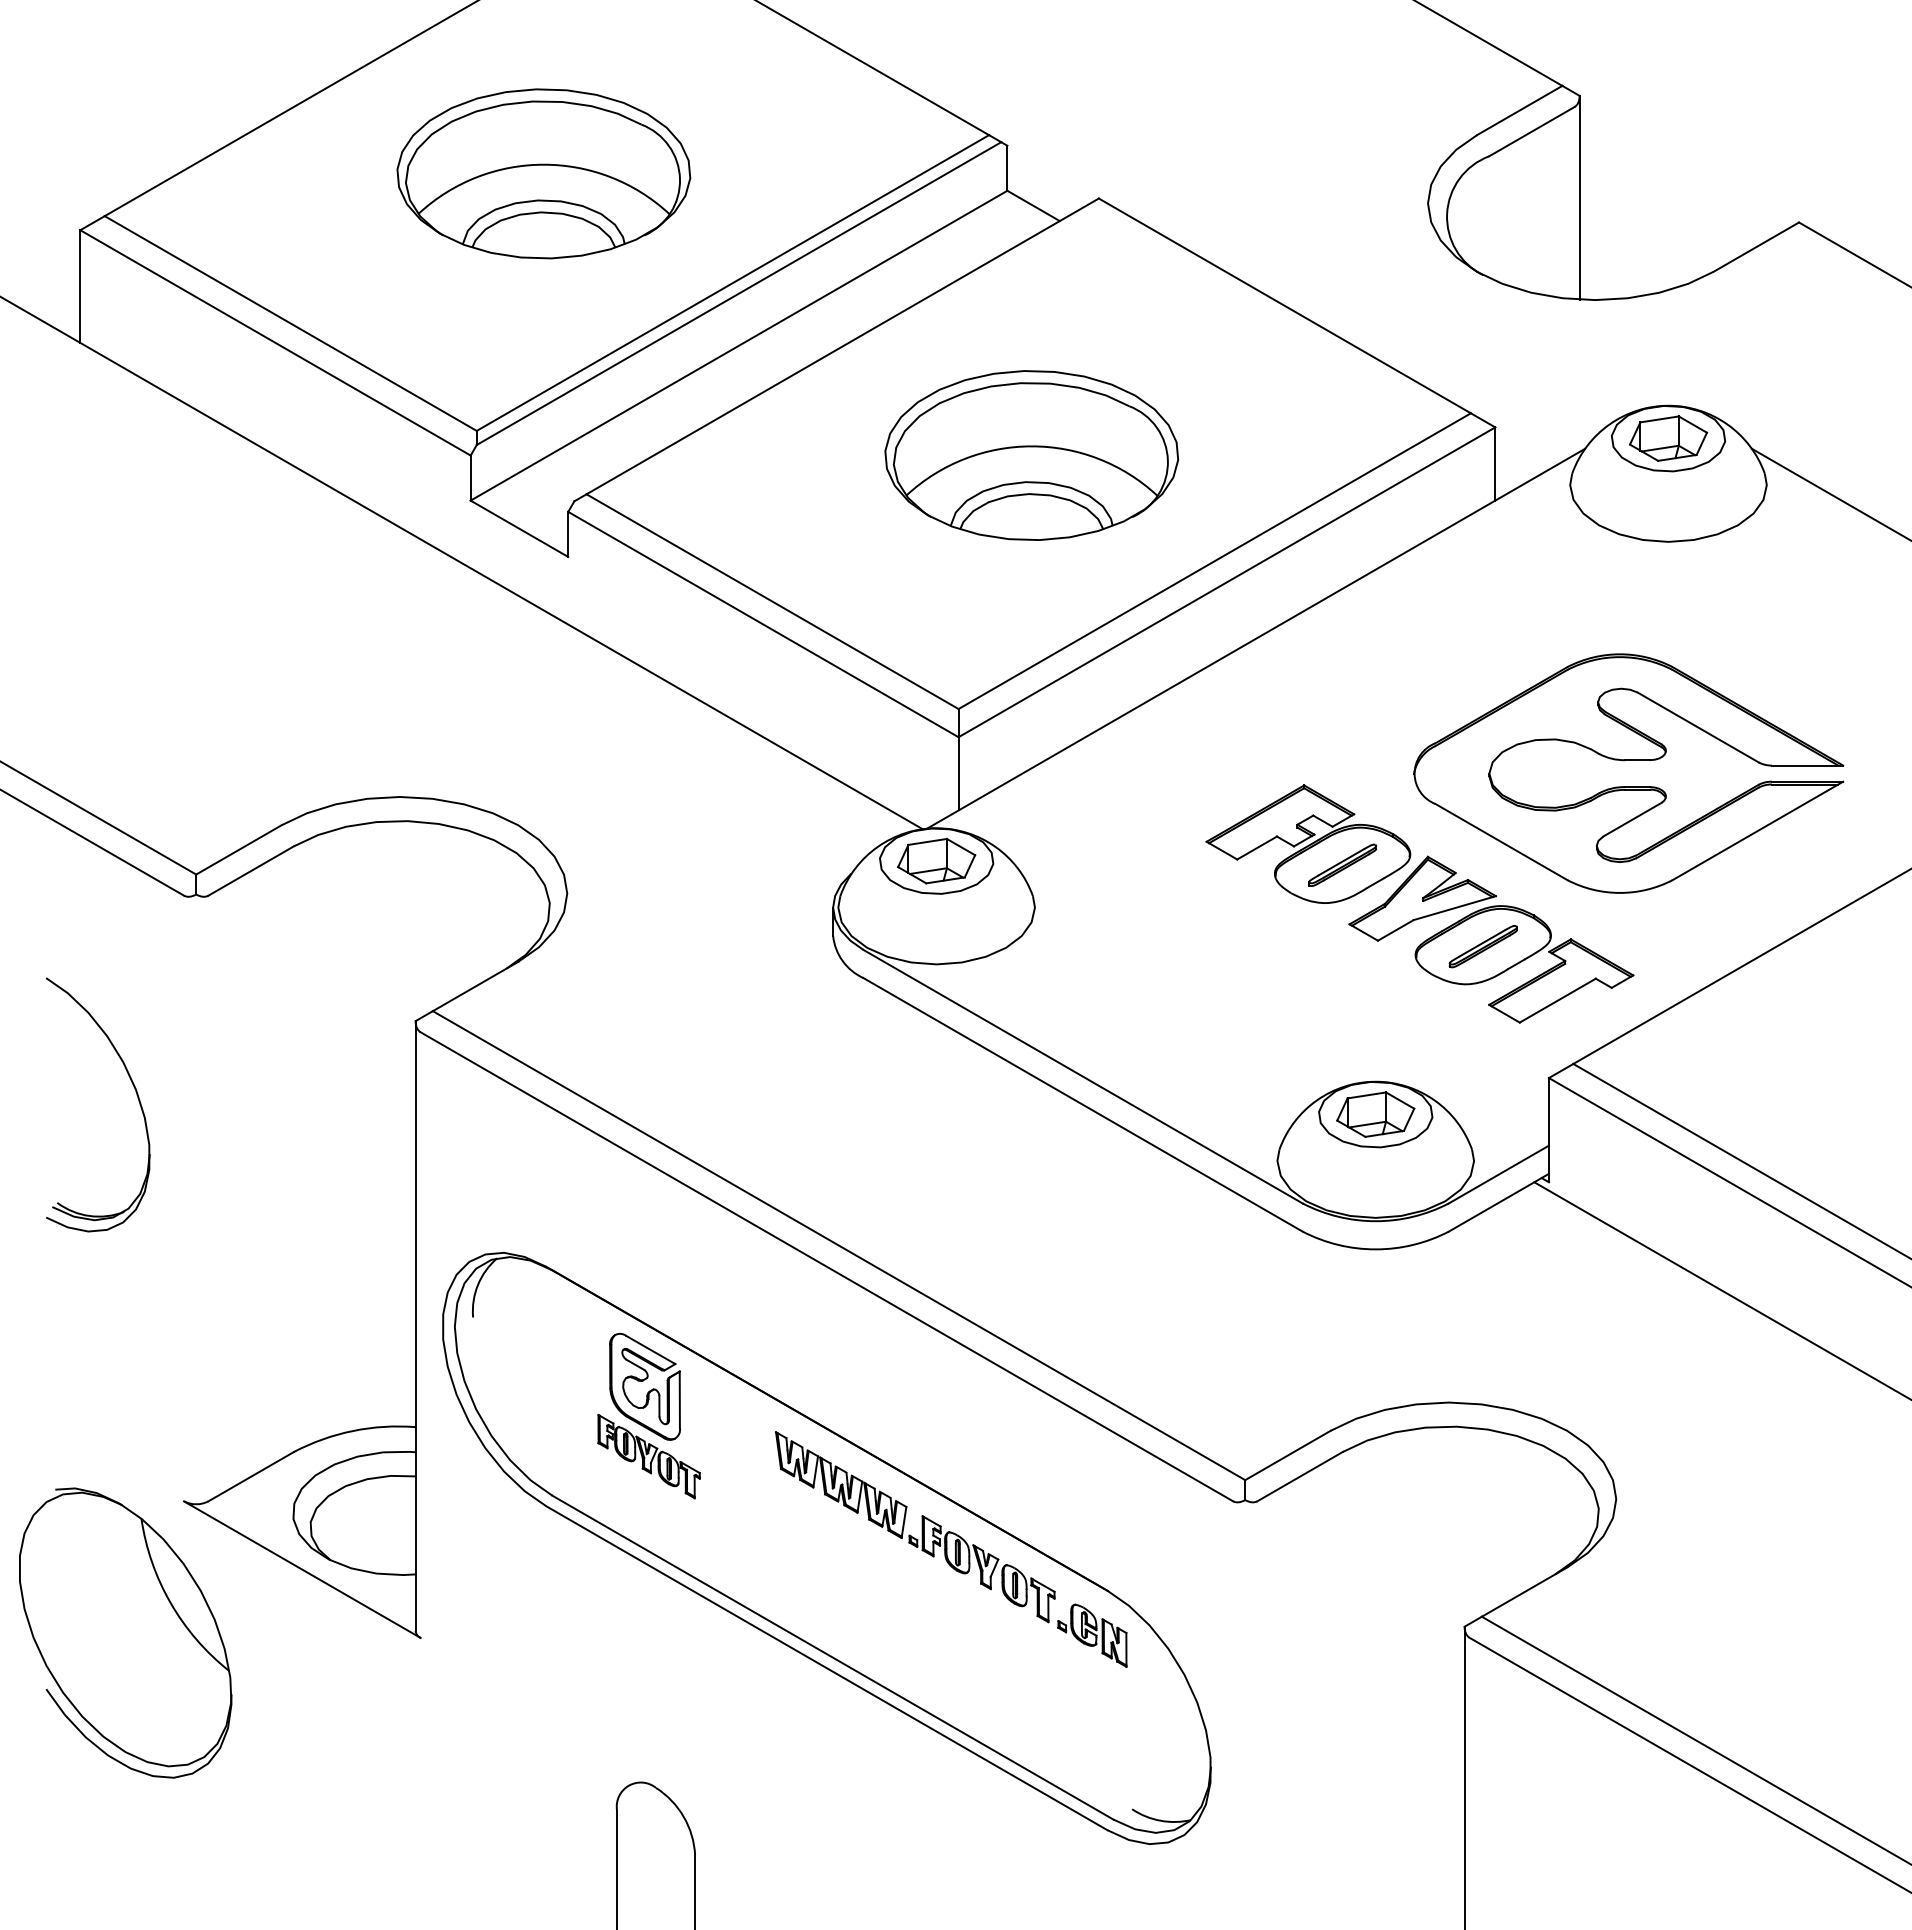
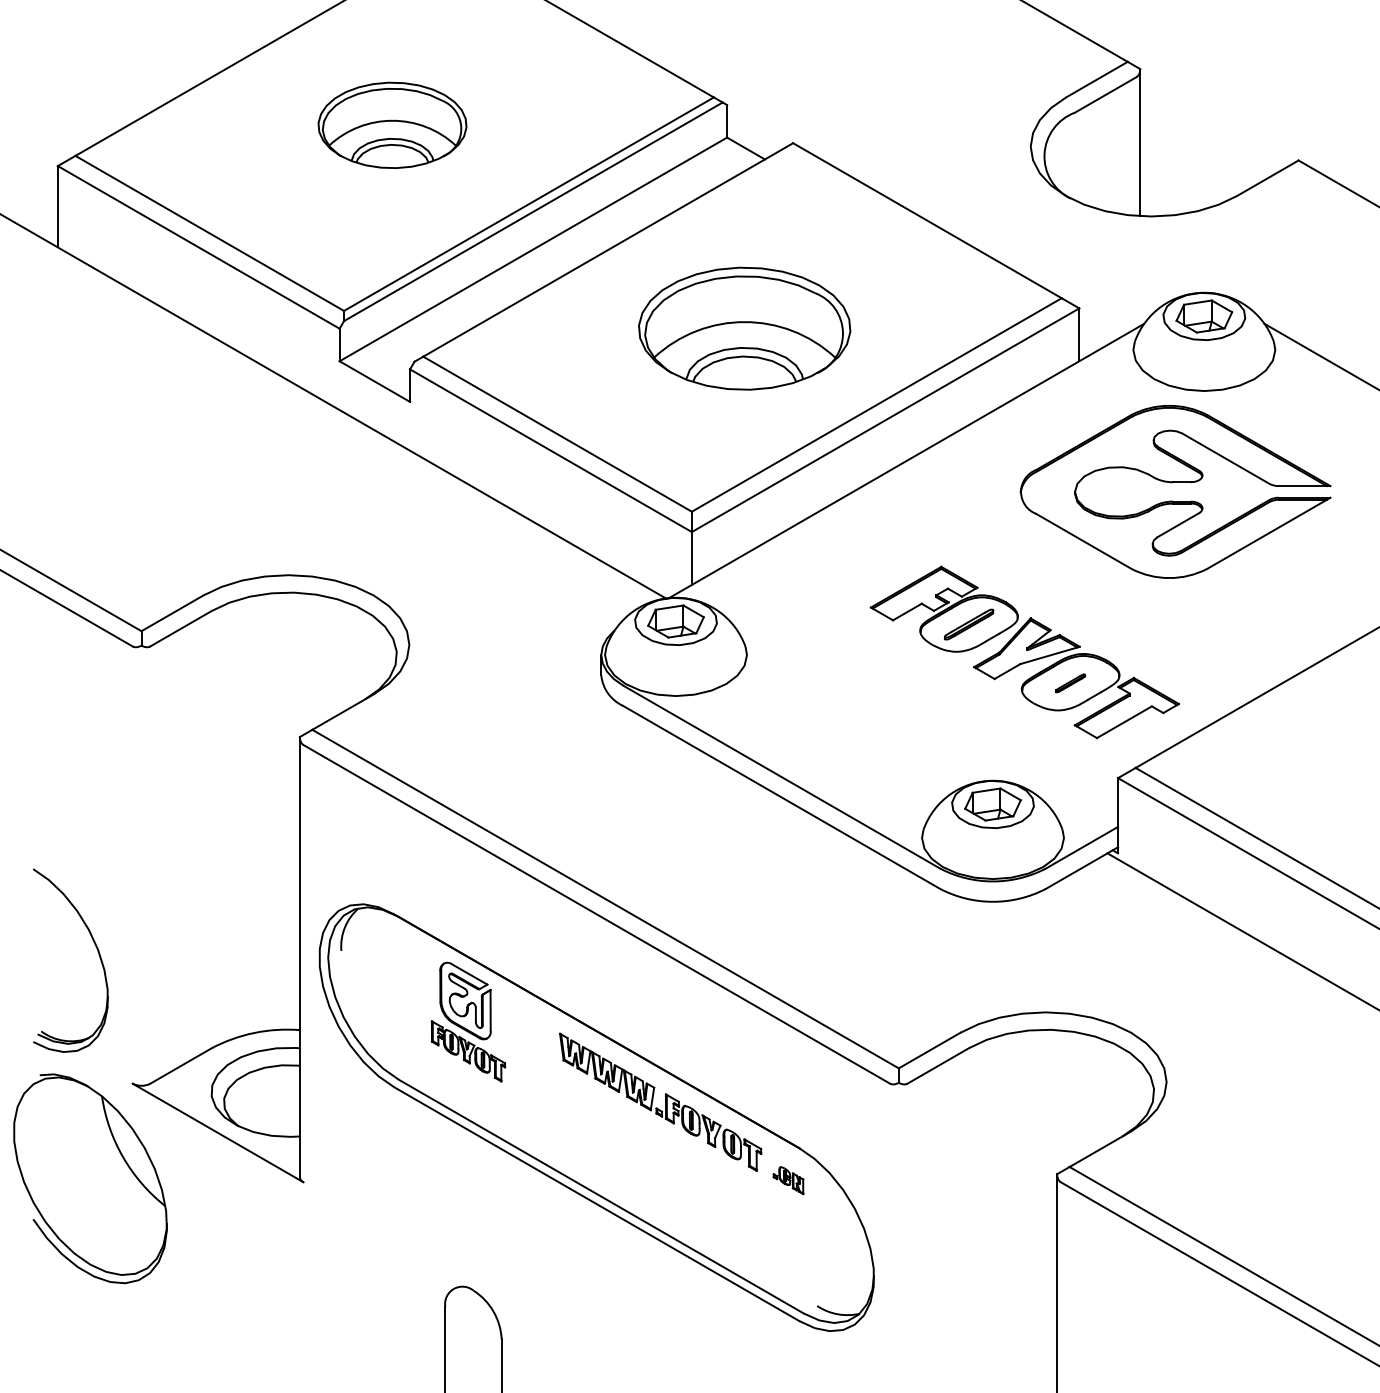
part: (543, 173) -> (392, 125), size x0.7
part: (1624, 761) -> (1172, 483), moved
part: (1482, 946) -> (1070, 683), size x0.6
part: (135, 1092) -> (97, 951), moved
part: (1092, 1635) -> (788, 1180), size x0.6

